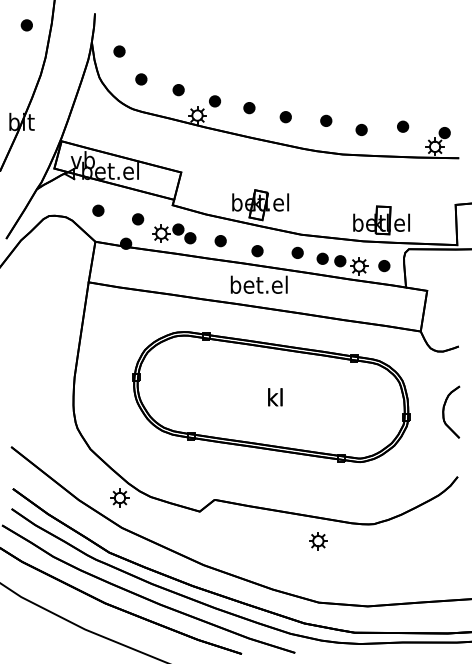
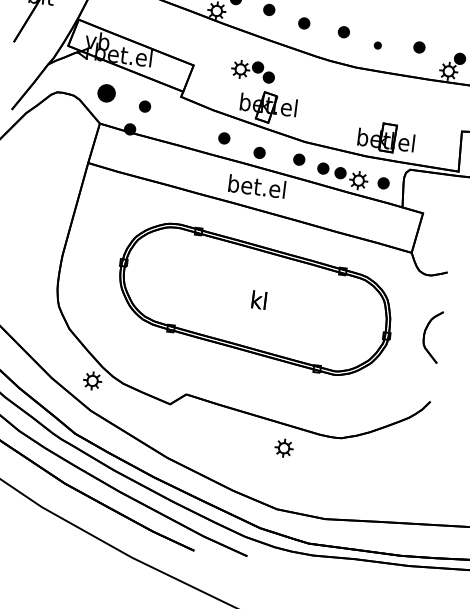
part: (361, 129) -> (377, 45), size x0.6
part: (98, 210) -> (106, 92), size x1.6
part: (174, 233) -> (253, 70), moved

